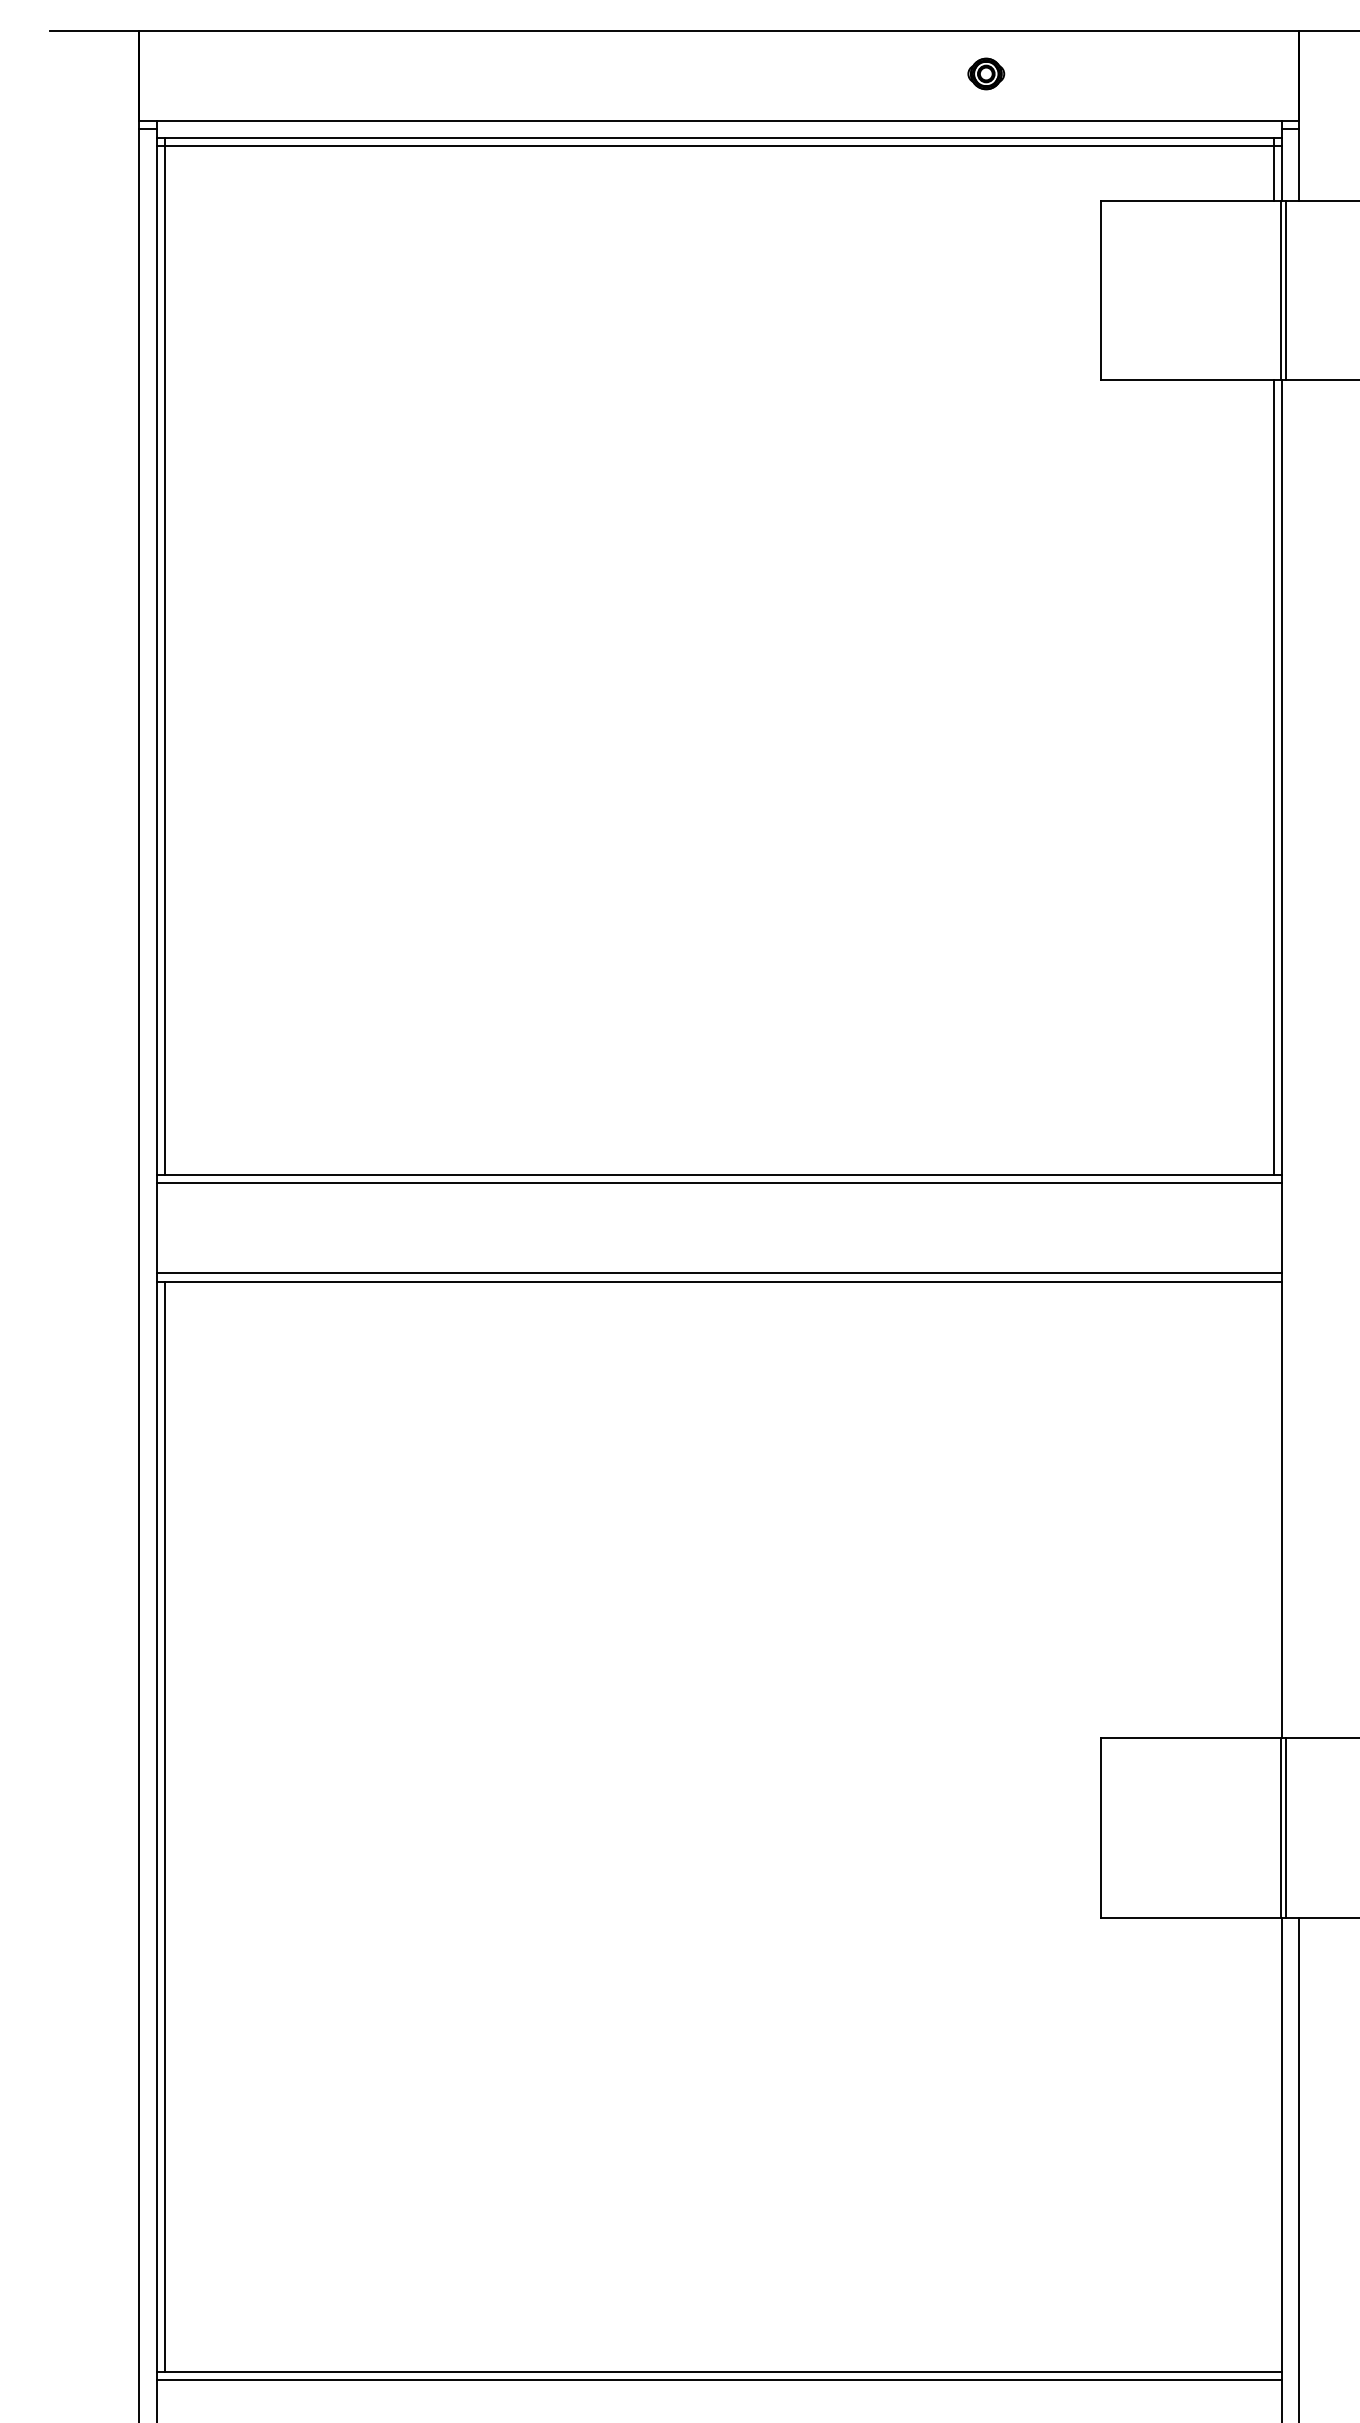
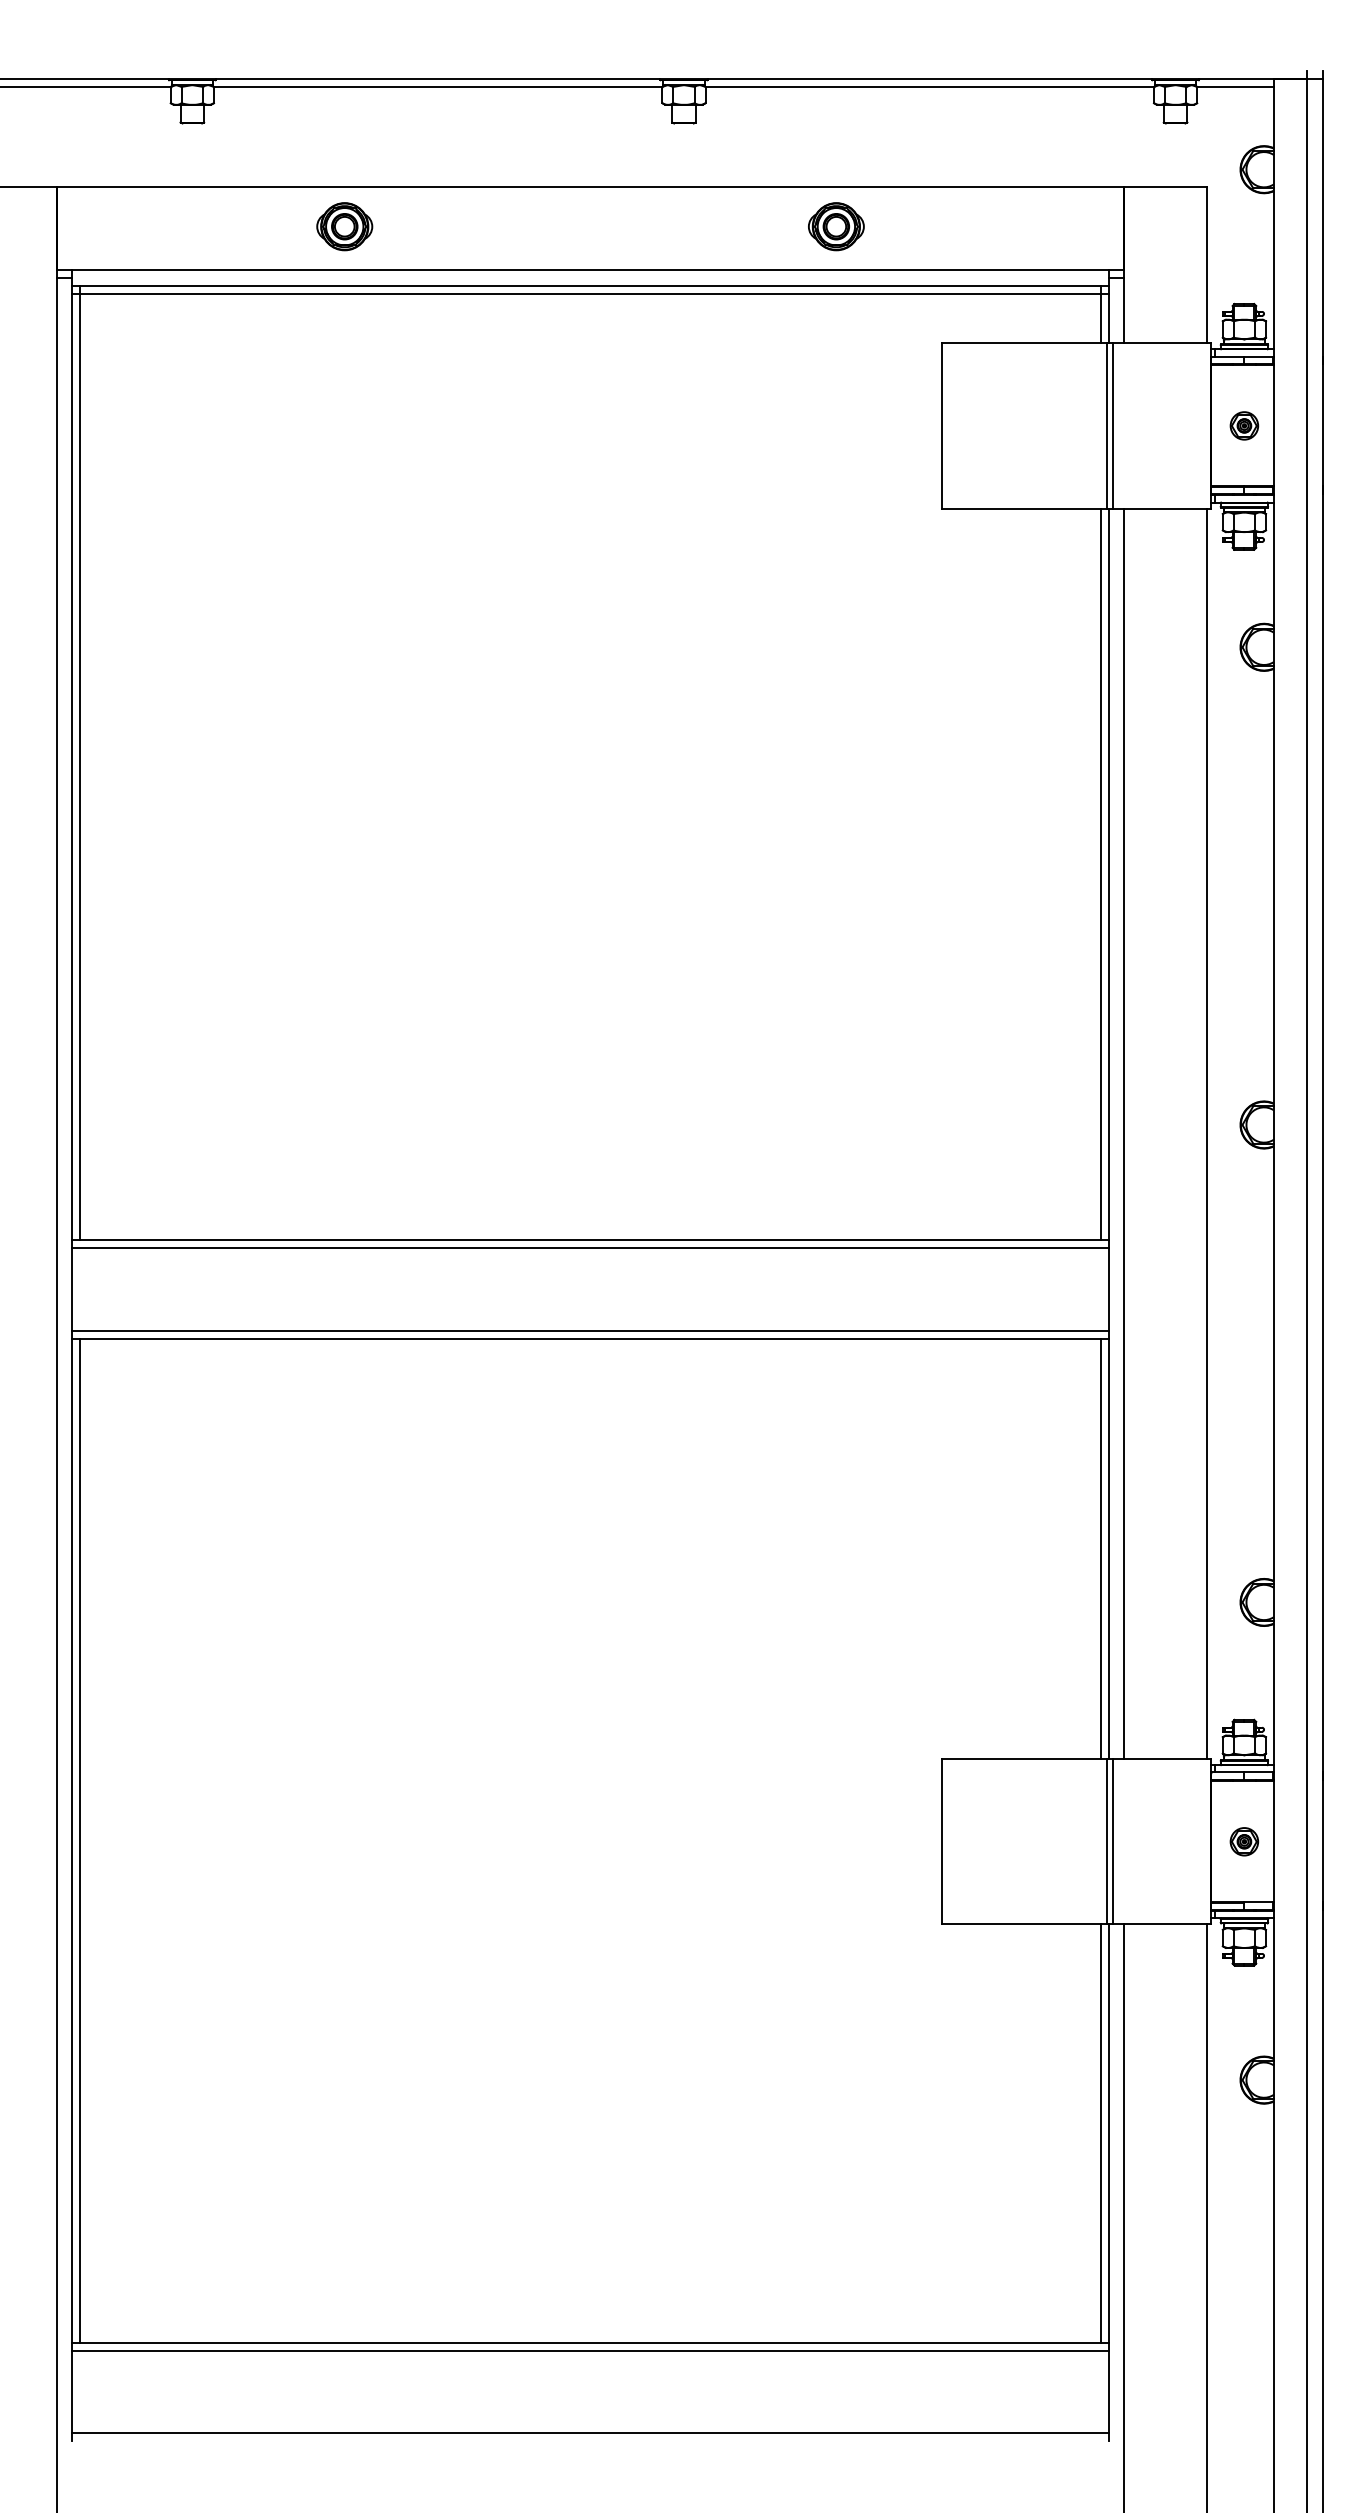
part: (452, 73) -> (344, 226), added
part: (986, 73) -> (836, 226), size x1.67
line: (1299, 1058) -> (1124, 1133), added
line: (1273, 1509) -> (1100, 1548), added
line: (1273, 2144) -> (1100, 2133), added

